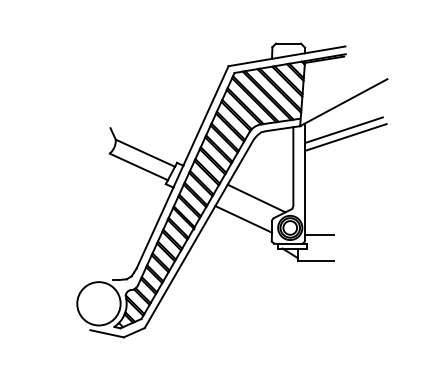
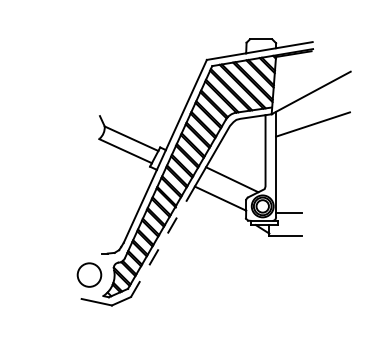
line: (344, 129) -> (311, 117), removed
line: (179, 266) -> (162, 241), solid -> dashed
circle: (98, 303) -> (89, 274), size x0.6

